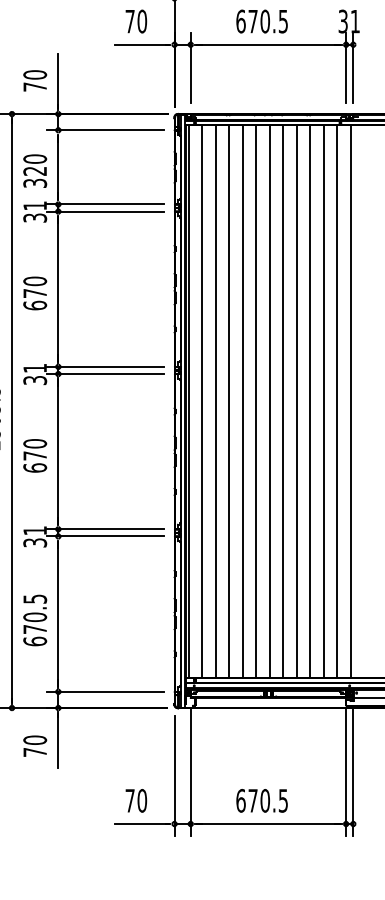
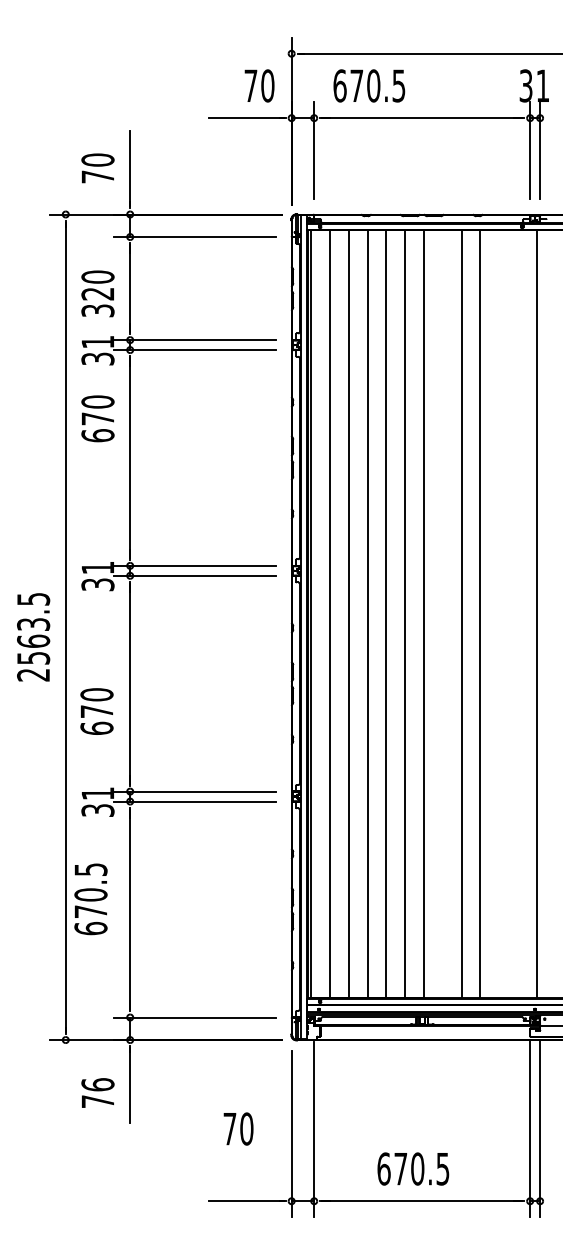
text: (136, 21) -> (259, 85), moved
text: (262, 21) -> (369, 85), moved
text: (34, 293) -> (97, 418), moved
line: (283, 401) -> (442, 614), removed
line: (324, 401) -> (499, 614), removed
line: (337, 401) -> (518, 614), removed
text: (34, 455) -> (96, 711), moved
text: (34, 620) -> (90, 899), moved
text: (34, 740) -> (97, 1084), 70 -> 76
text: (136, 800) -> (238, 1128), moved

